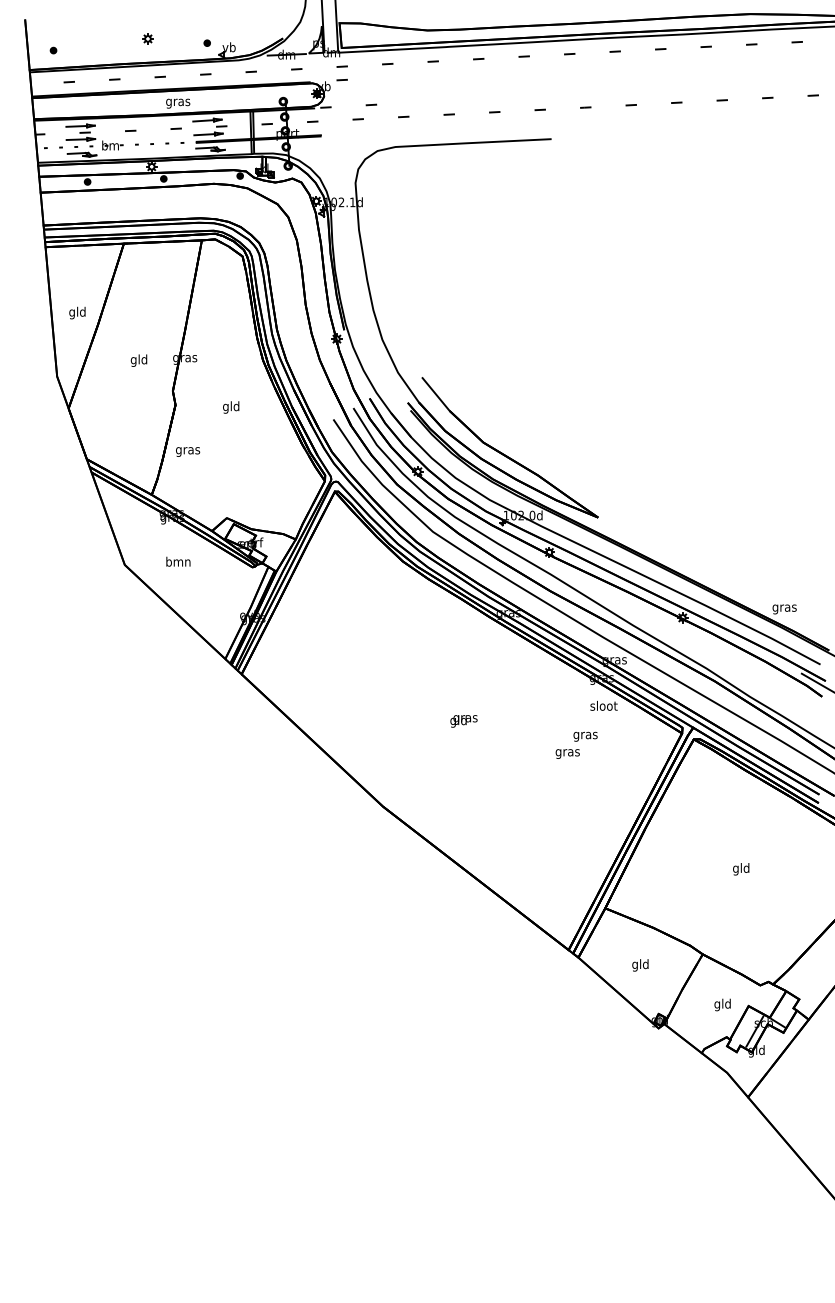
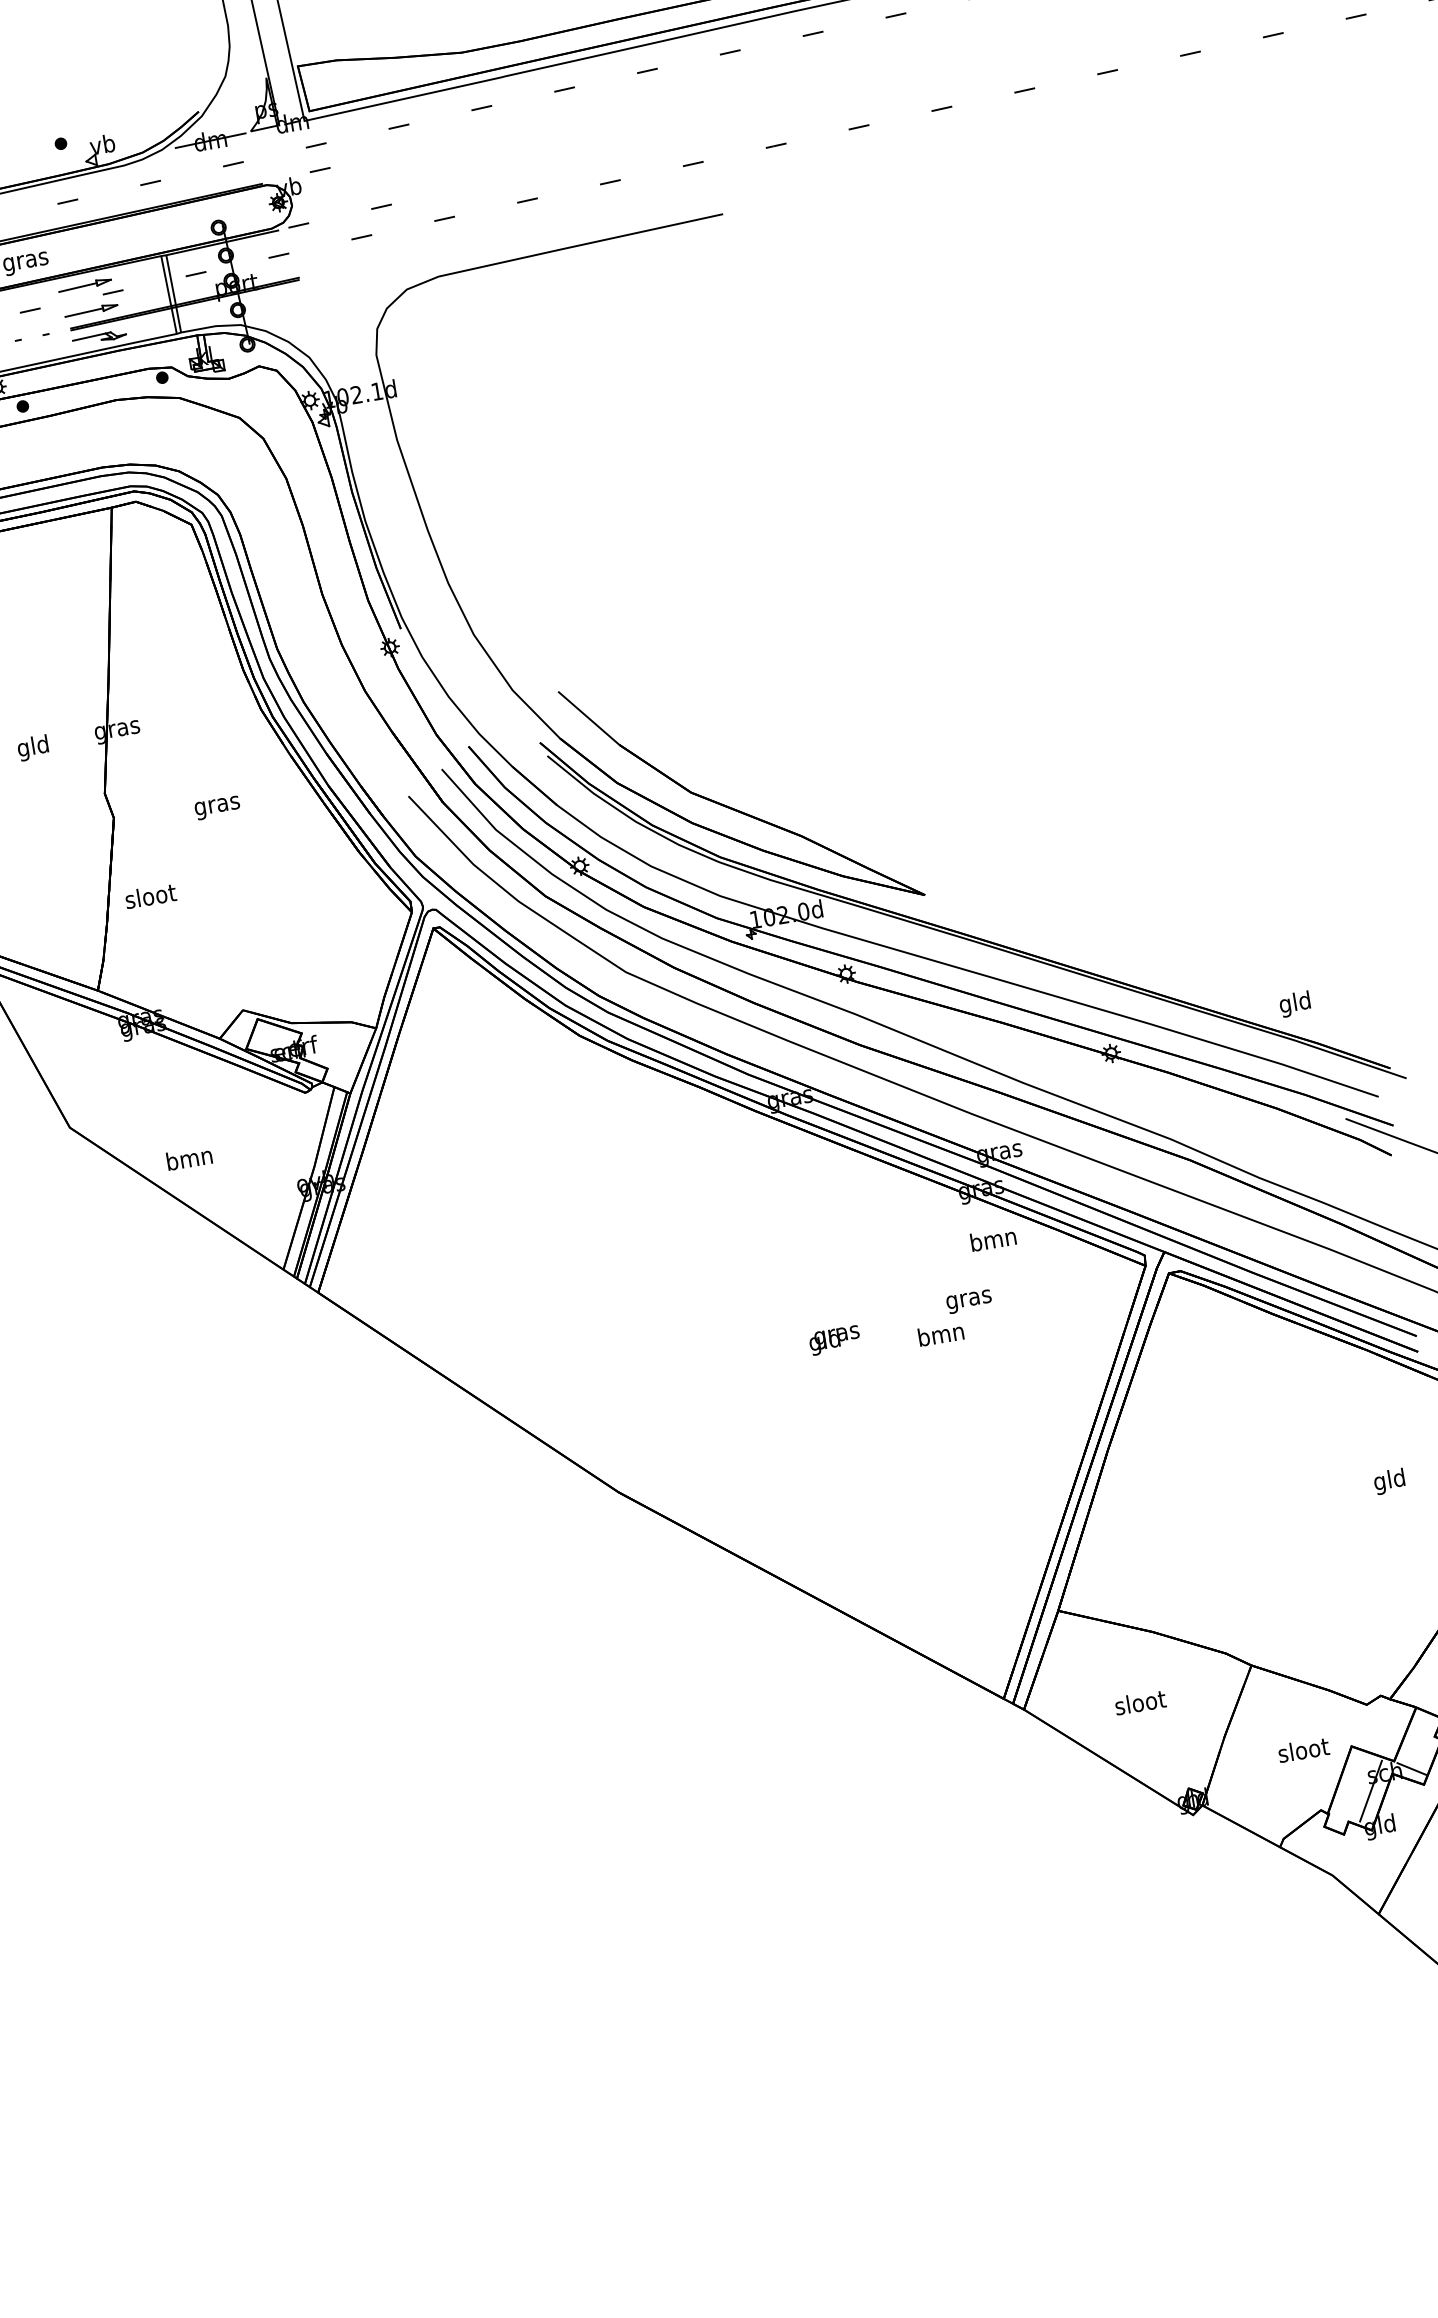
text: (231, 407) -> (217, 805), gld -> gras
text: (187, 450) -> (149, 898), gras -> sloot
text: (178, 561) -> (189, 1157), moved
text: (784, 607) -> (1294, 1003), gras -> gld
text: (603, 705) -> (992, 1238), sloot -> bmn
text: (463, 721) -> (834, 1340), moved
text: (567, 752) -> (940, 1336), gras -> bmn
text: (741, 869) -> (1390, 1481), moved
text: (640, 965) -> (1140, 1705), gld -> sloot
text: (722, 1004) -> (1303, 1751), gld -> sloot

